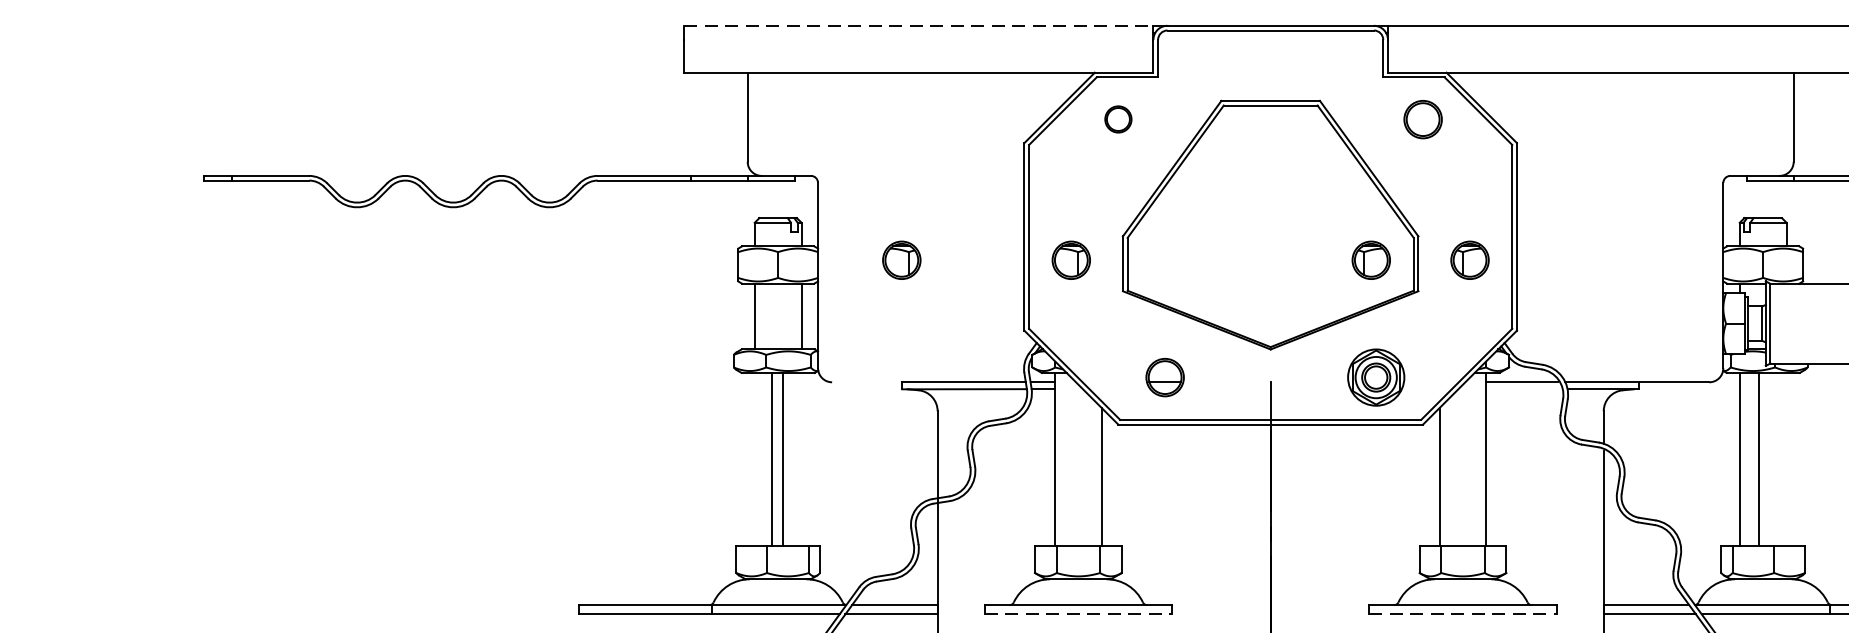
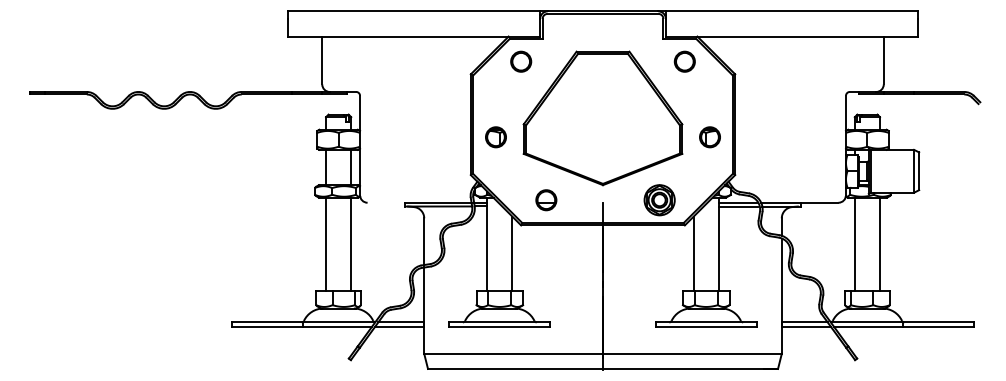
line: (919, 25) -> (414, 11), dashed -> solid
part: (1118, 119) -> (521, 61), size x1.43
part: (900, 260) -> (404, 137), removed
part: (1370, 260) -> (656, 137), removed
line: (1523, 389) -> (738, 206), added
line: (772, 458) -> (351, 243), moved
line: (783, 458) -> (326, 243), moved
line: (1759, 458) -> (880, 243), moved
line: (1079, 614) -> (500, 327), dashed -> solid
line: (1463, 614) -> (706, 327), dashed -> solid

